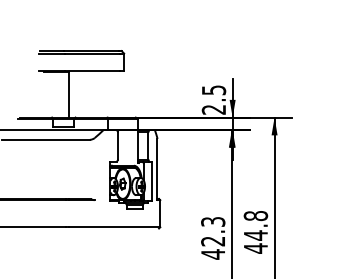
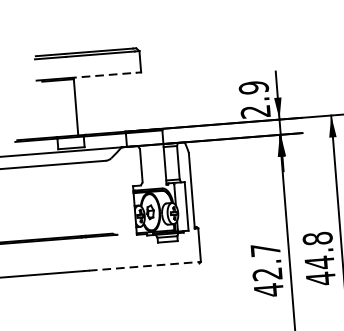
line: (92, 70) -> (102, 75), solid -> dashed
text: (213, 90) -> (253, 88), 2.5 -> 2.9
text: (213, 221) -> (265, 249), 42.3 -> 42.7
line: (115, 227) -> (145, 266), solid -> dashed

